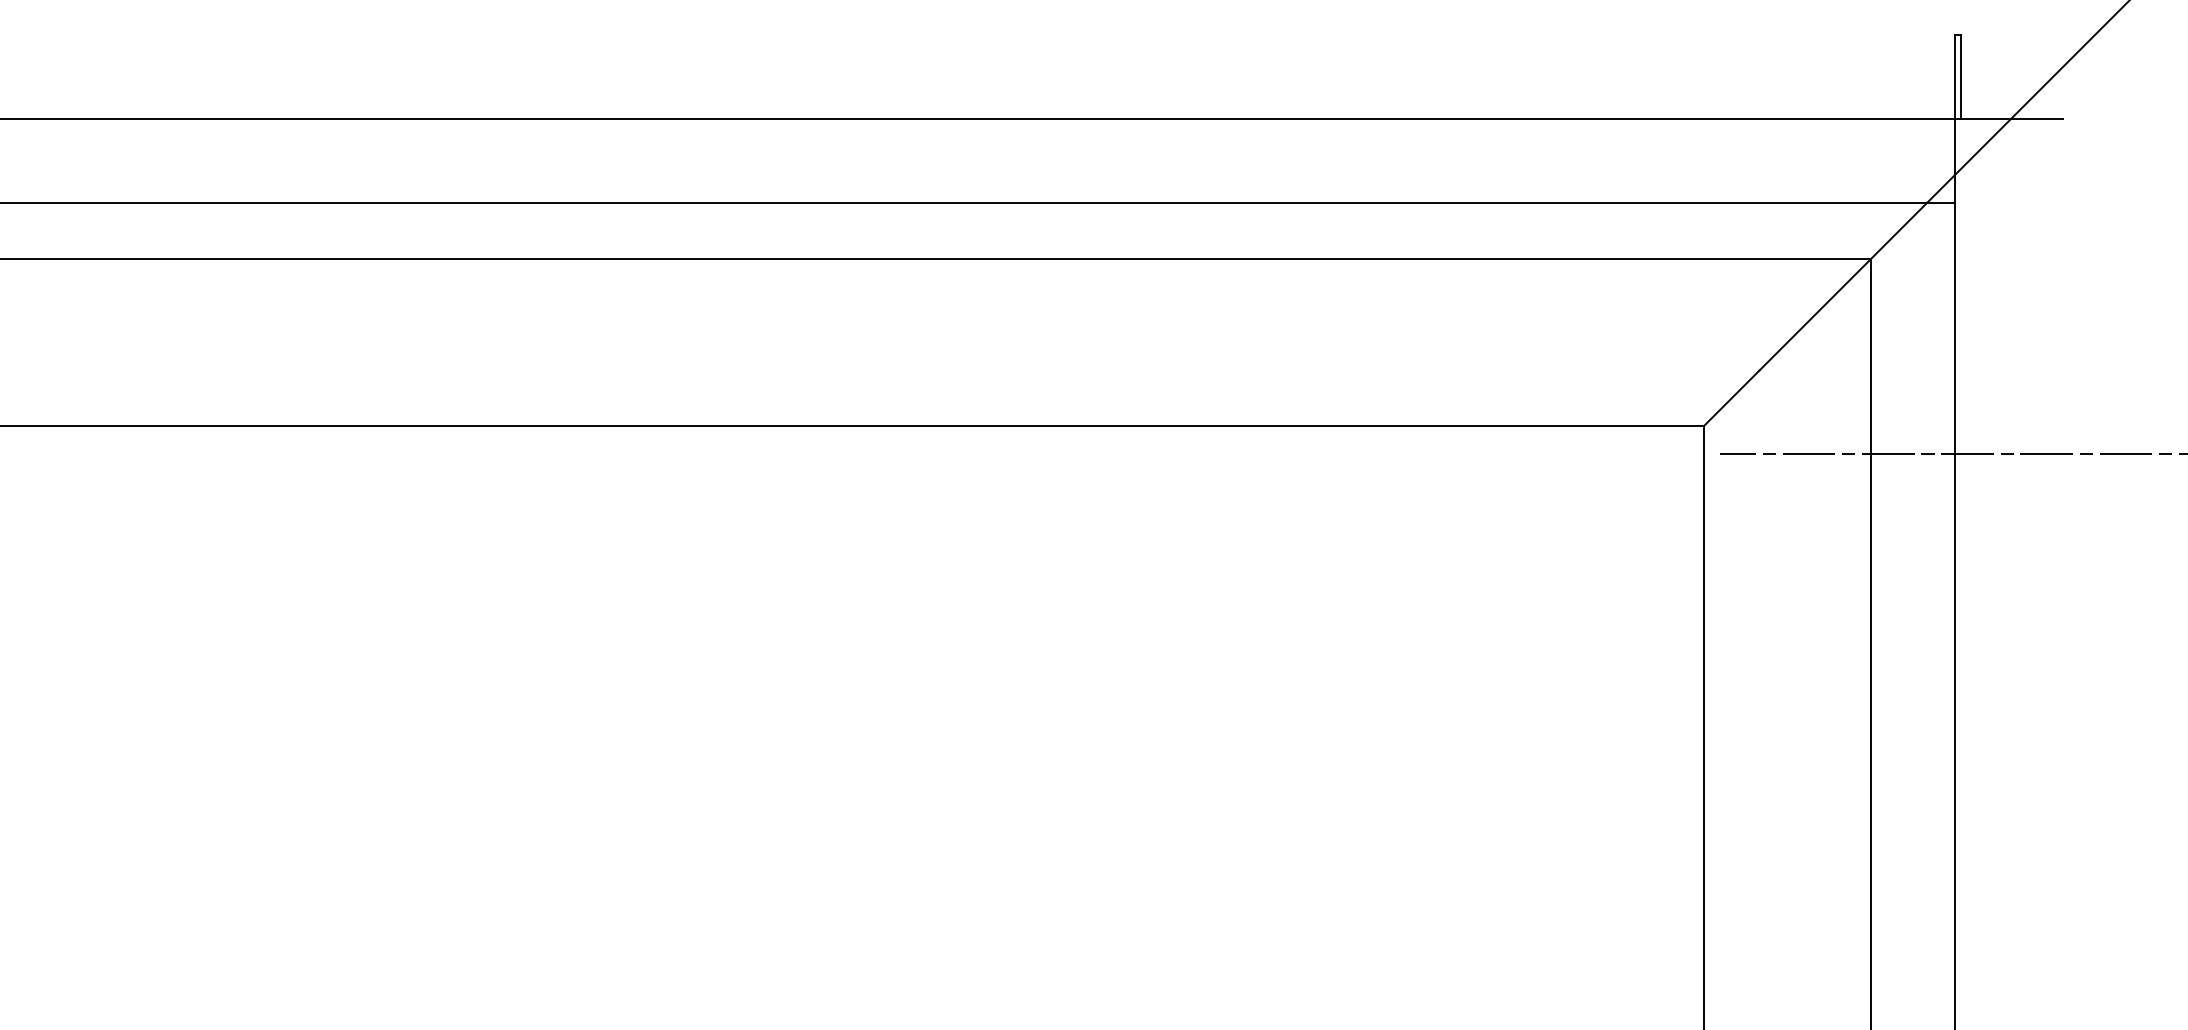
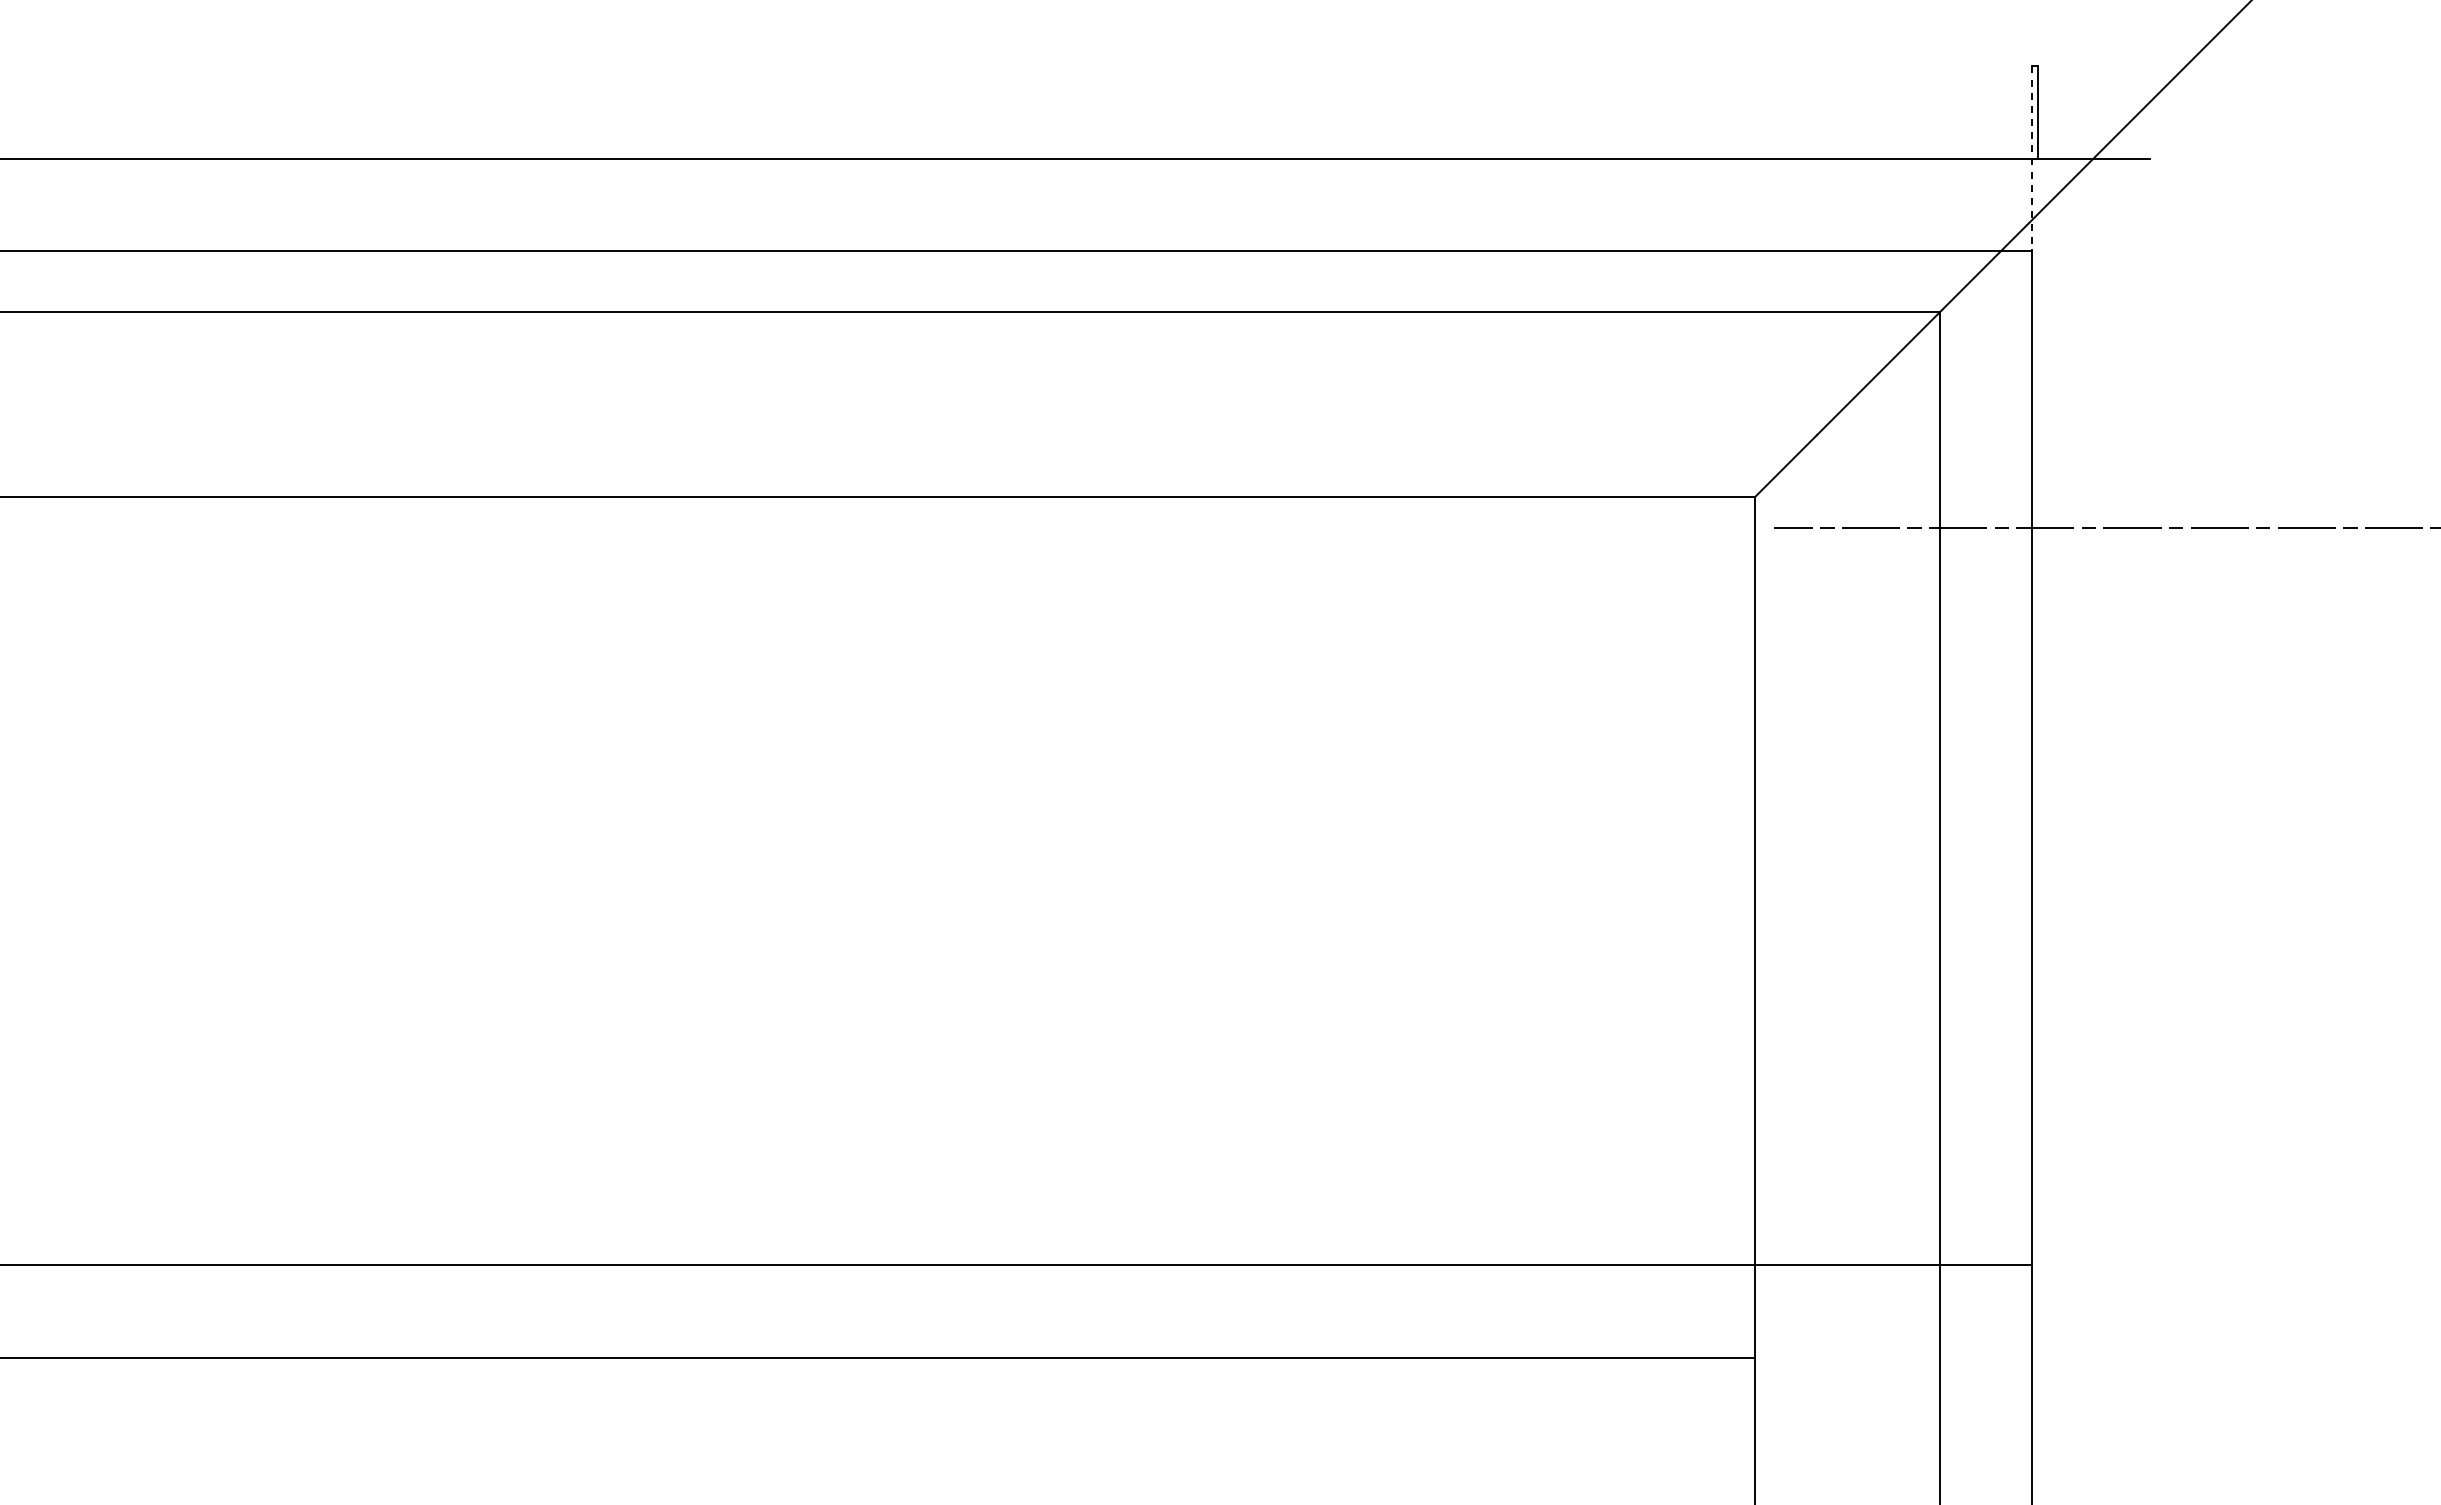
line: (1954, 118) -> (2031, 158), solid -> dashed

